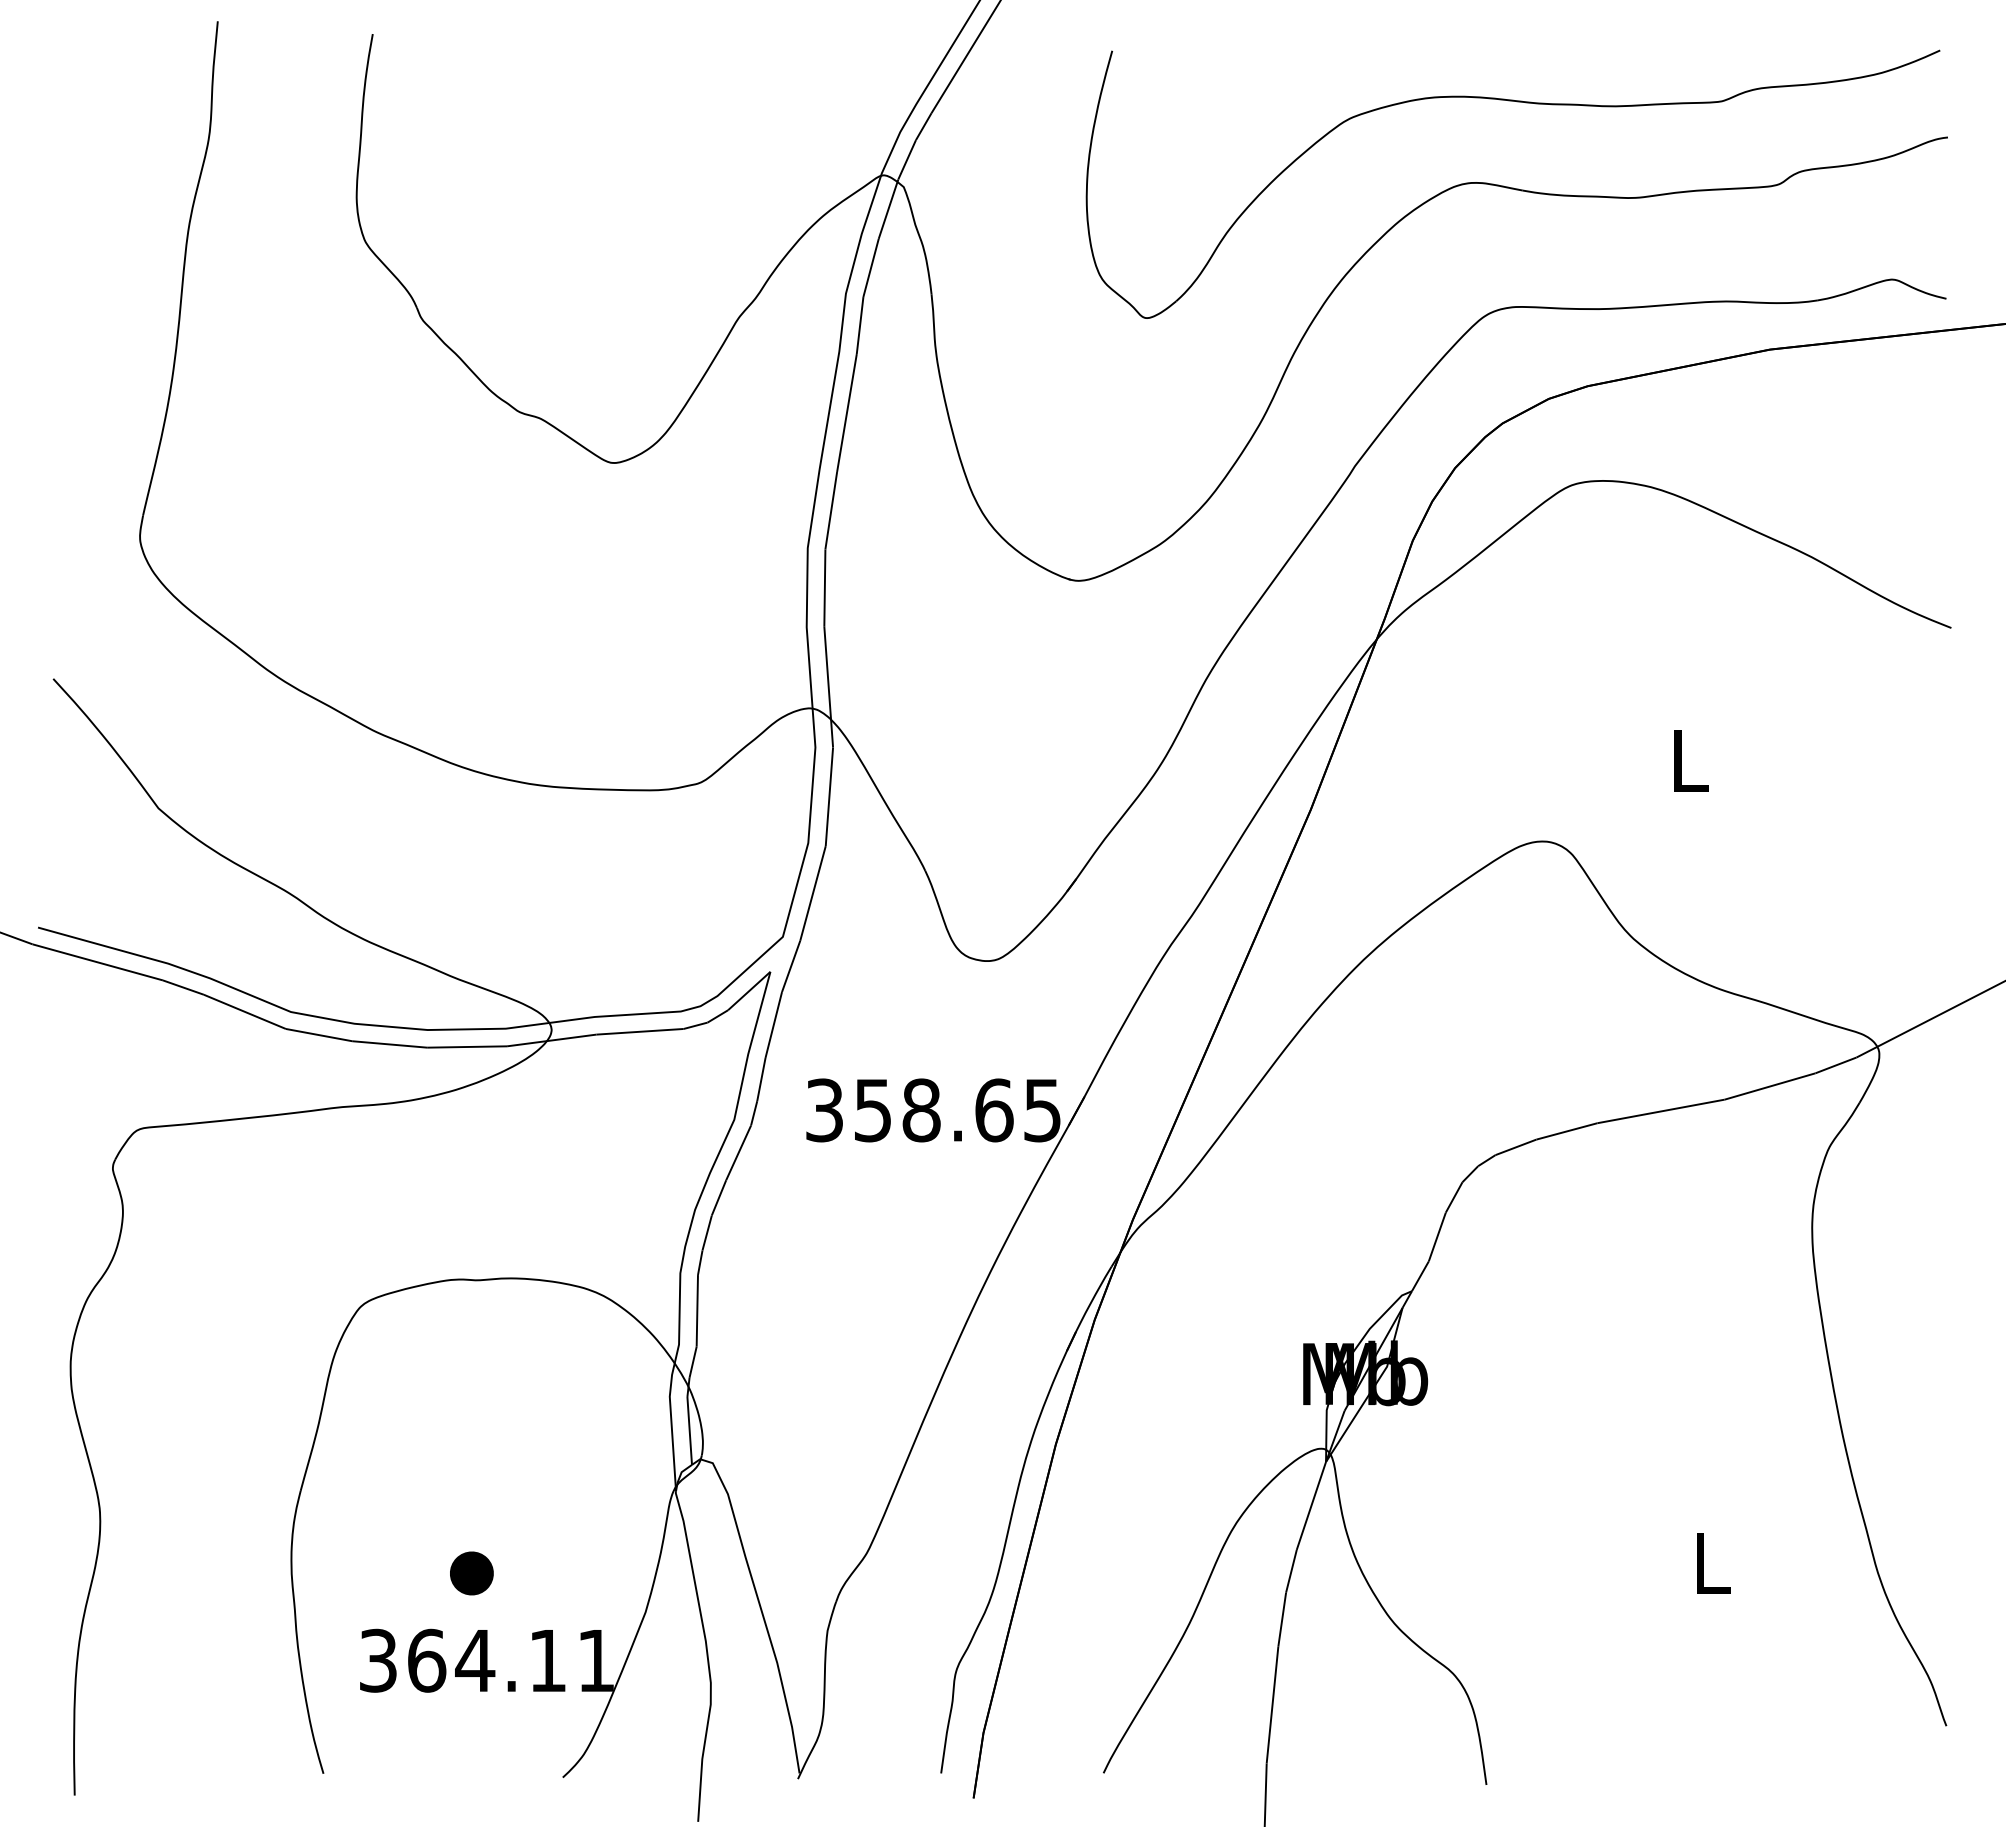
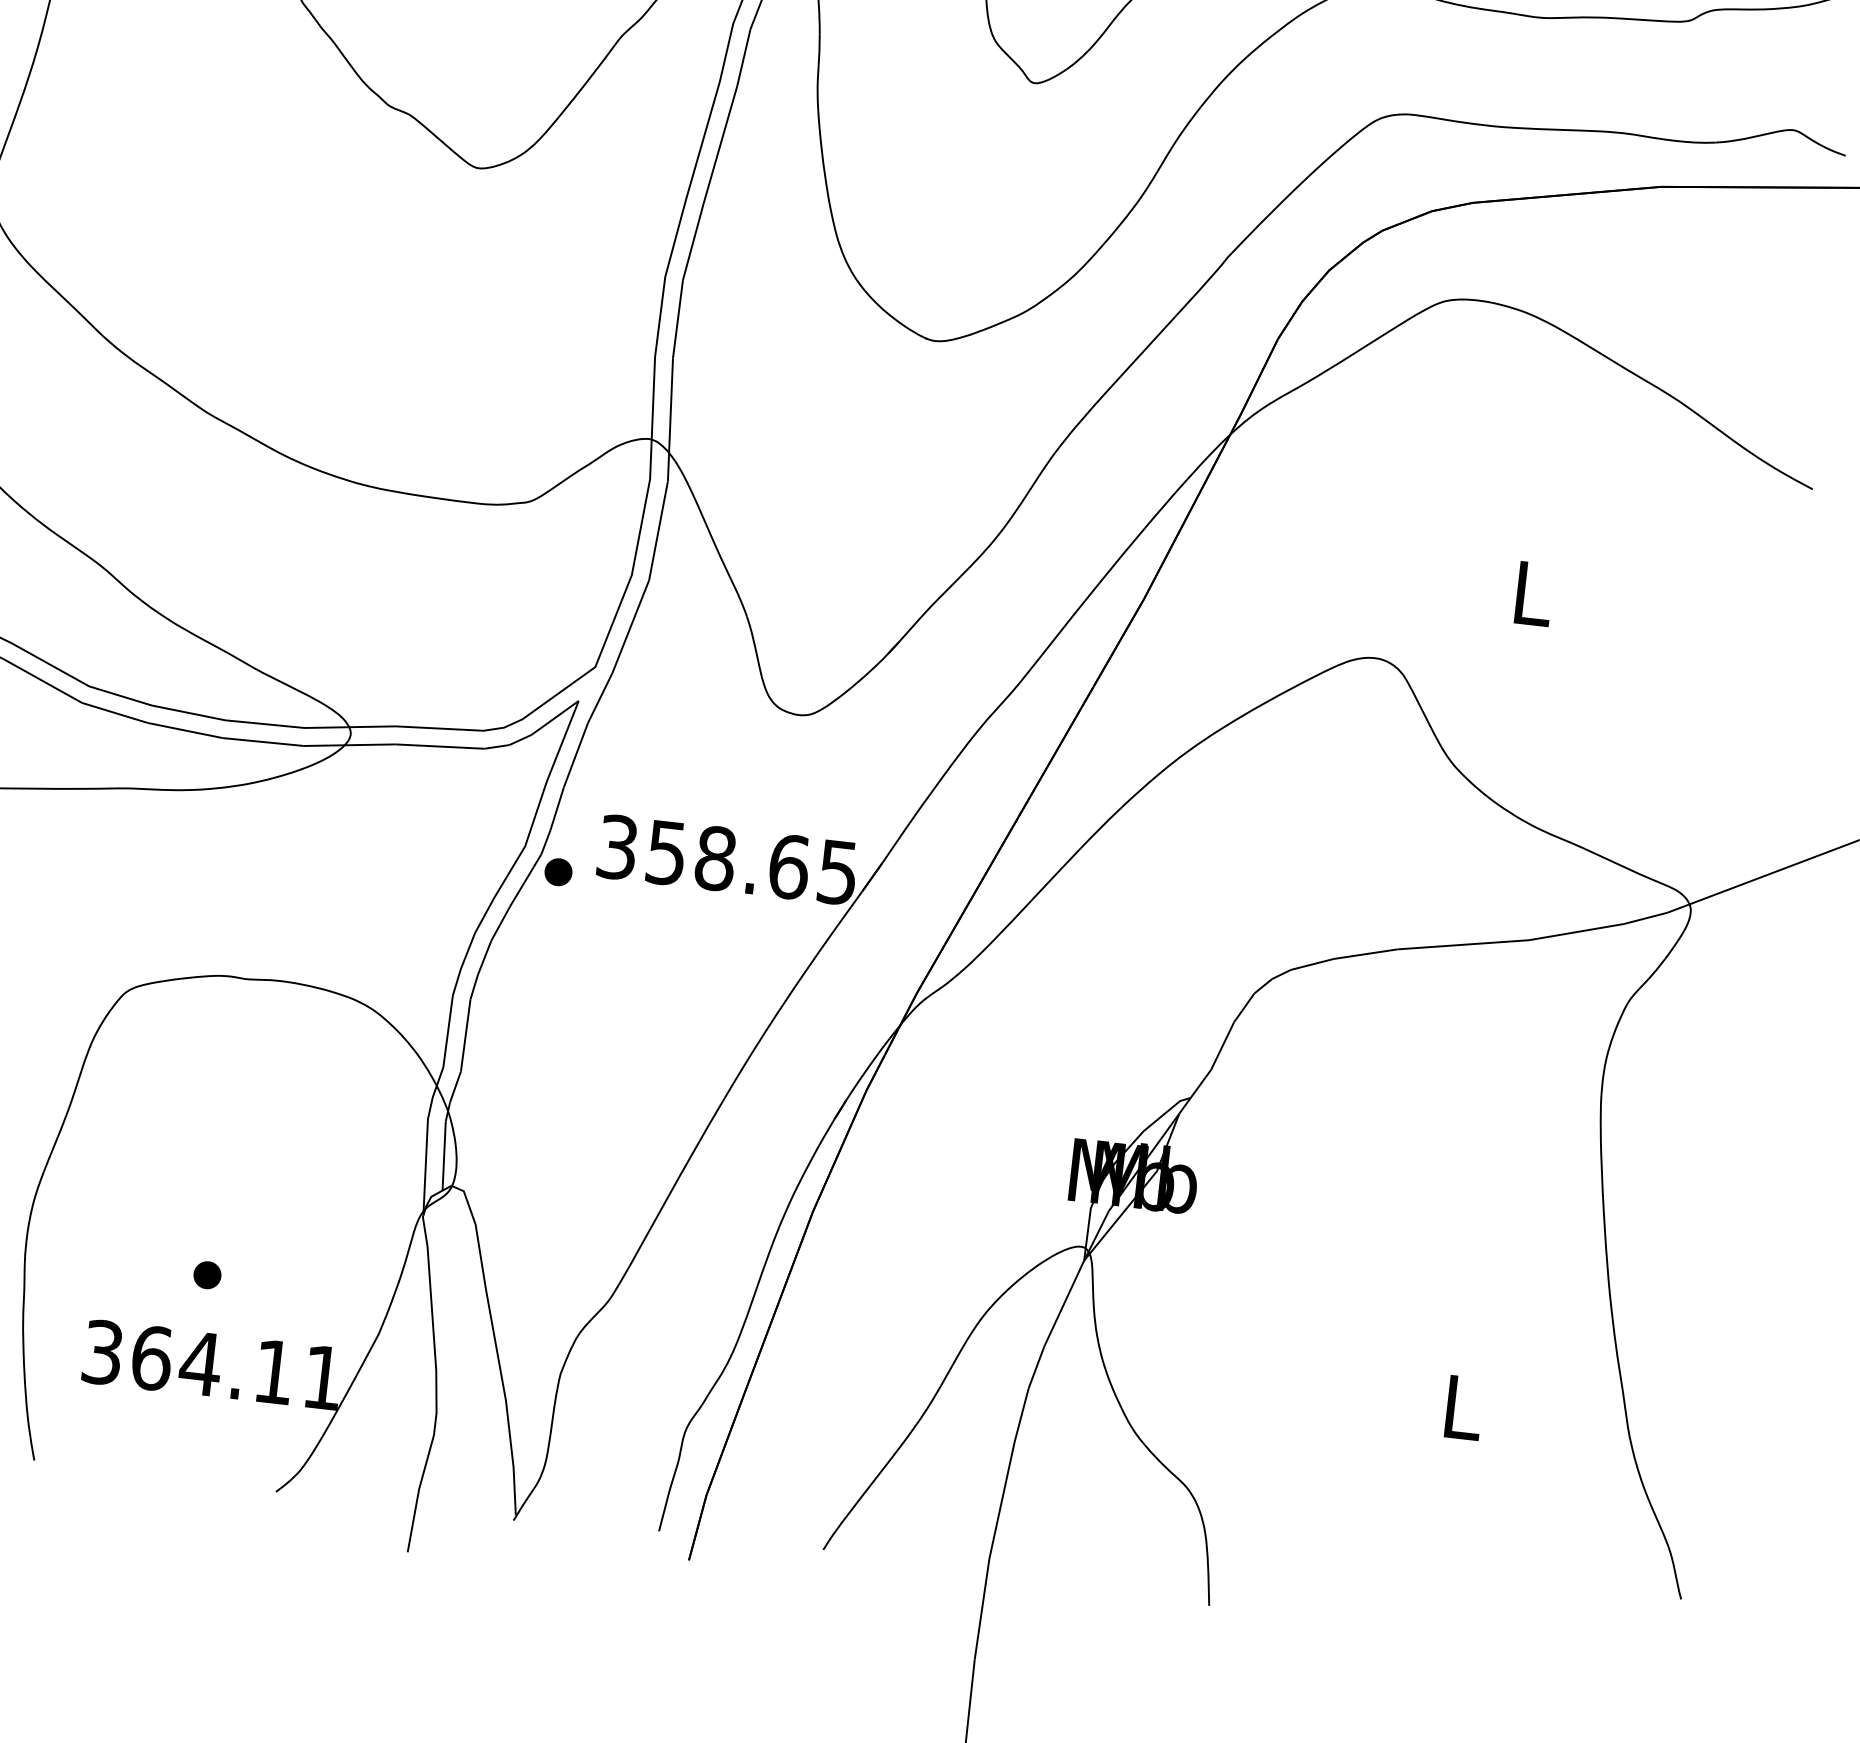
part: (769, 1140) -> (558, 871), added
part: (471, 1573) -> (207, 1275), size x0.62

